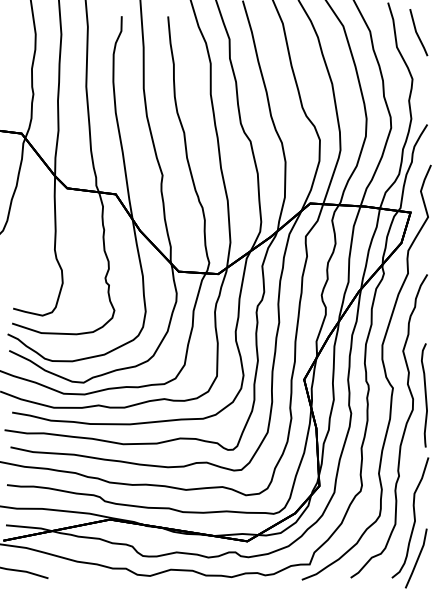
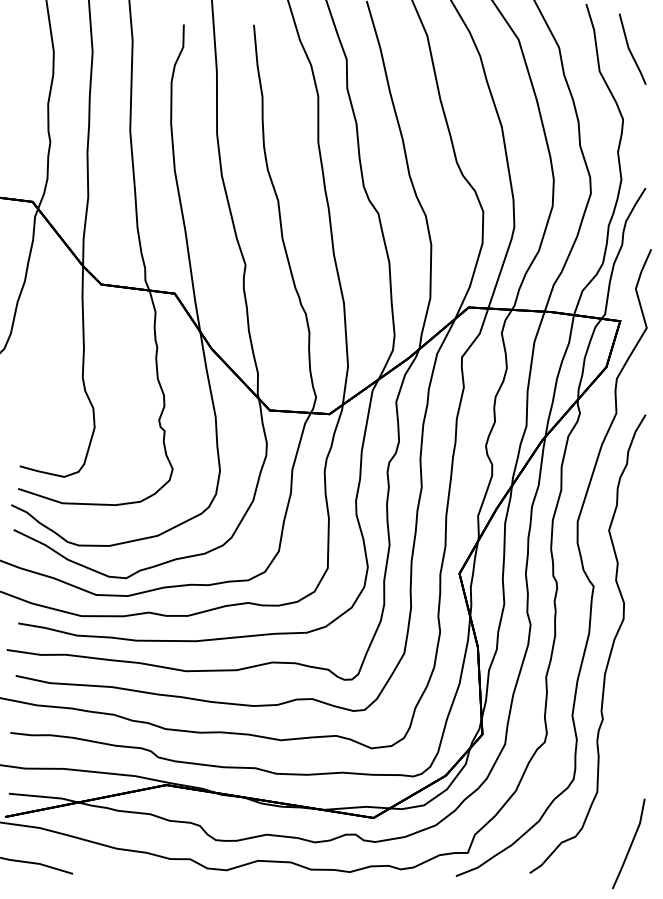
part: (424, 466) -> (641, 704), removed

